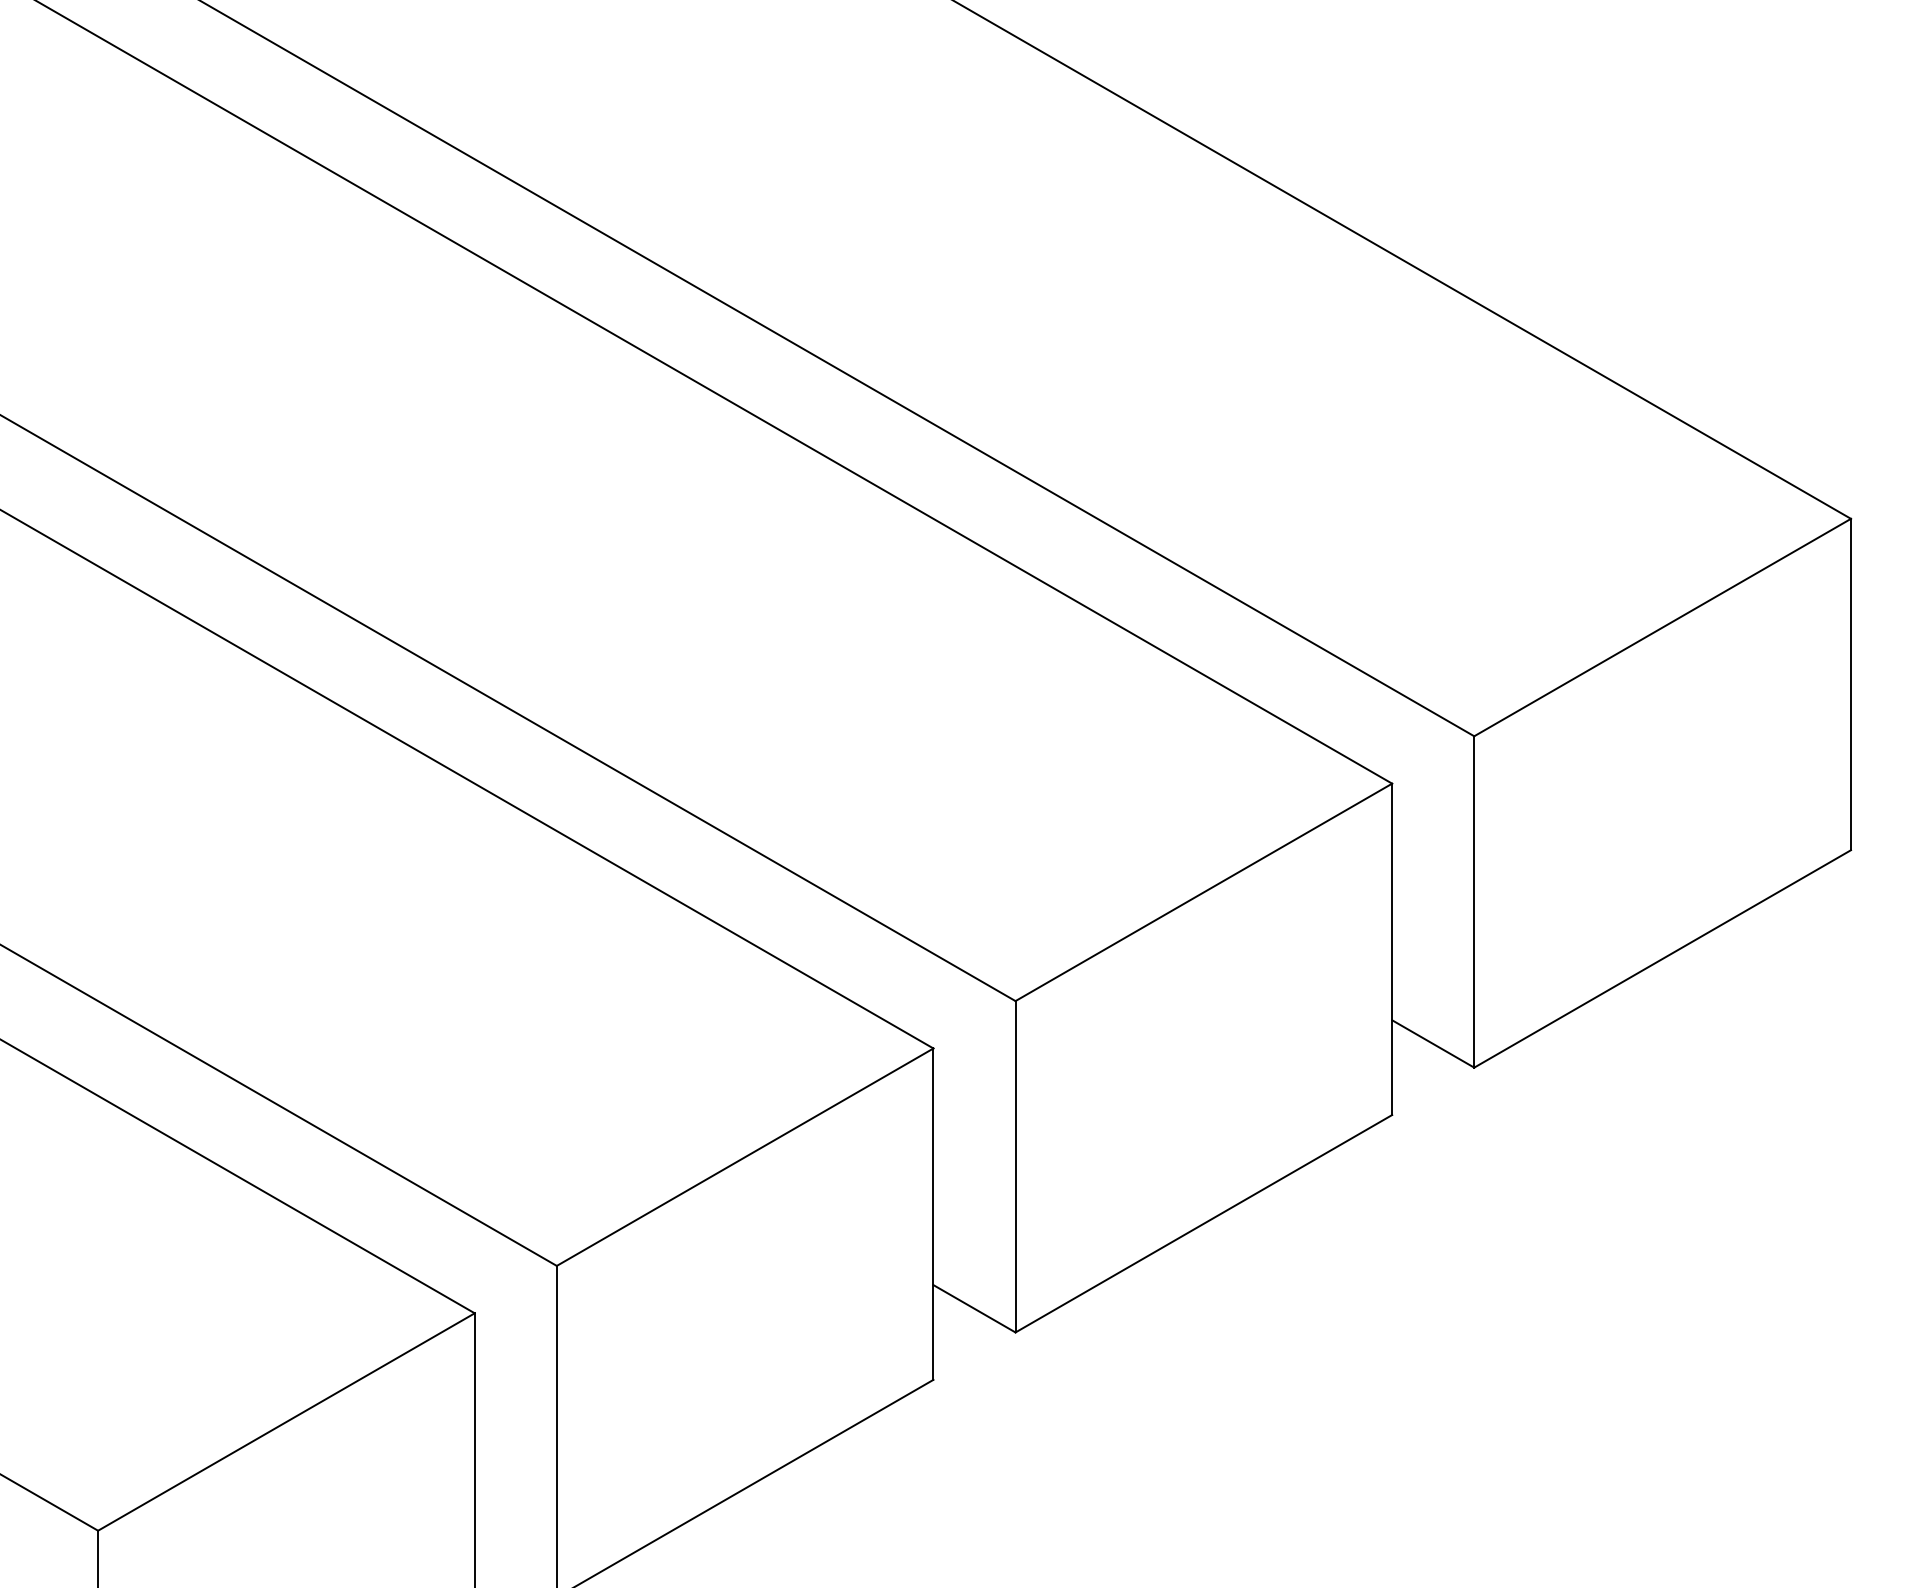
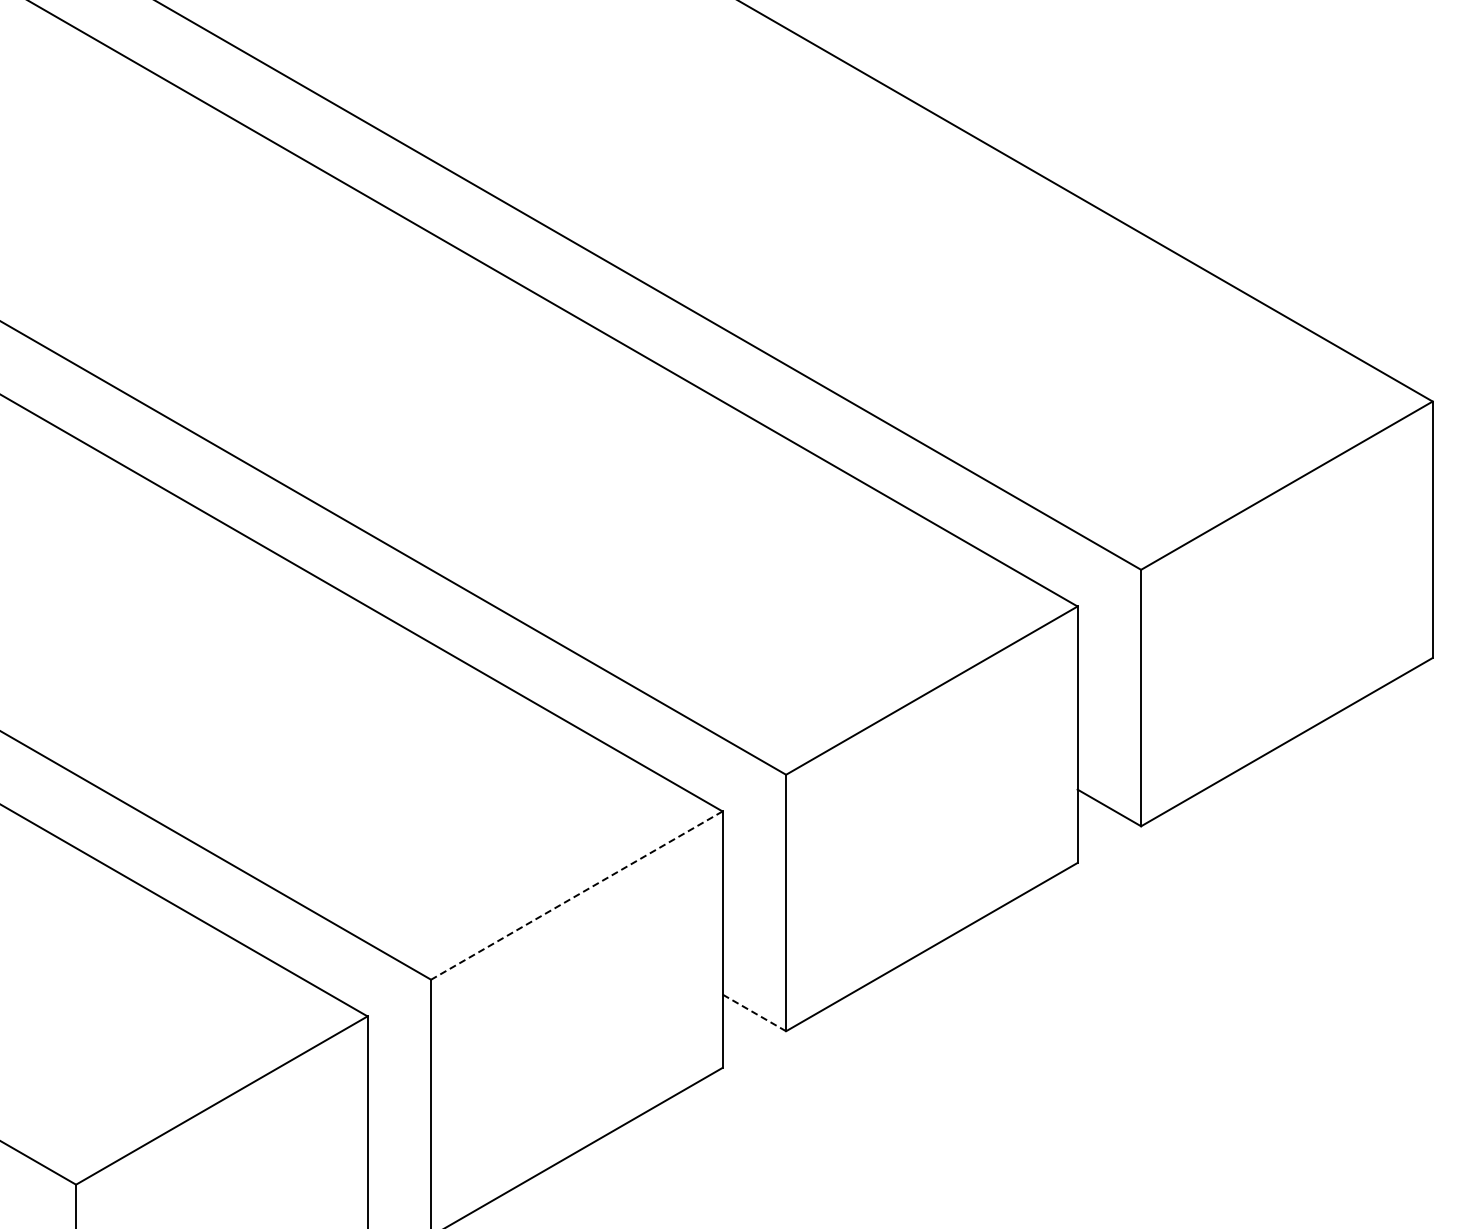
line: (744, 1157) -> (576, 895), solid -> dashed
line: (974, 1308) -> (754, 1012), solid -> dashed

